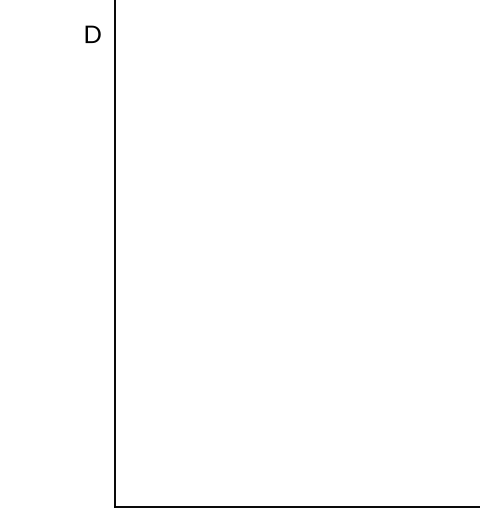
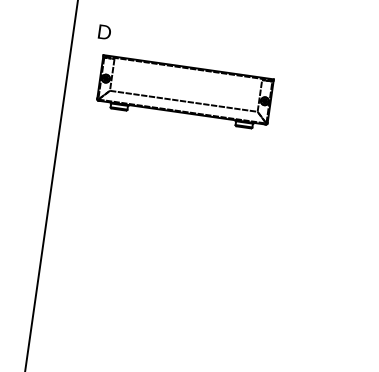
text: (92, 33) -> (104, 31), moved
part: (259, 93) -> (184, 92), added

